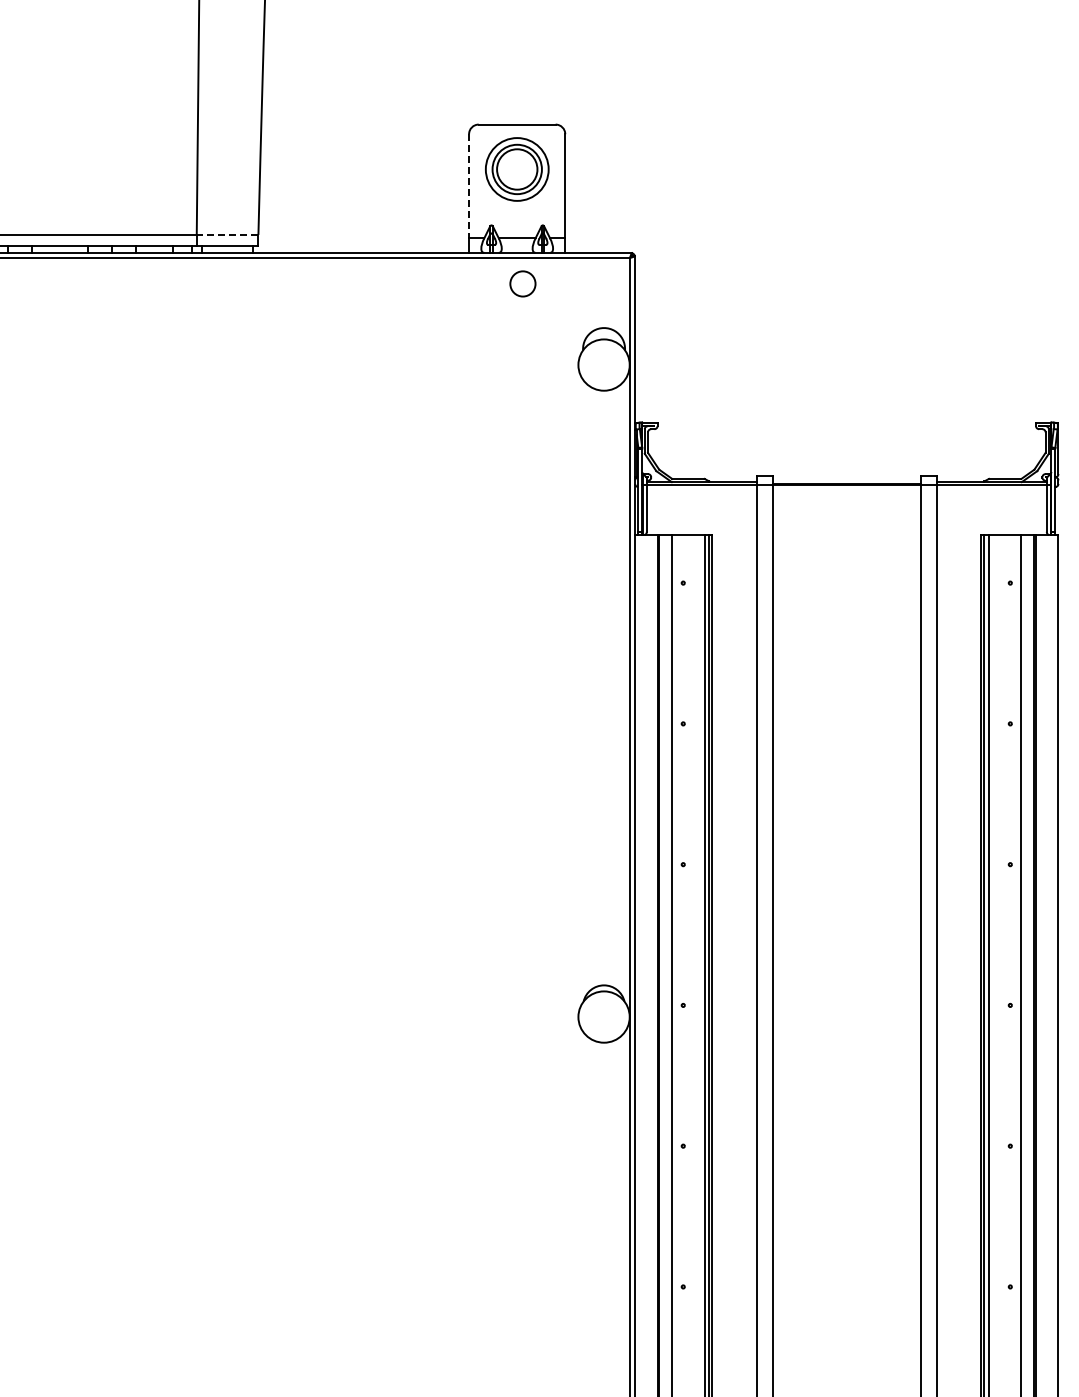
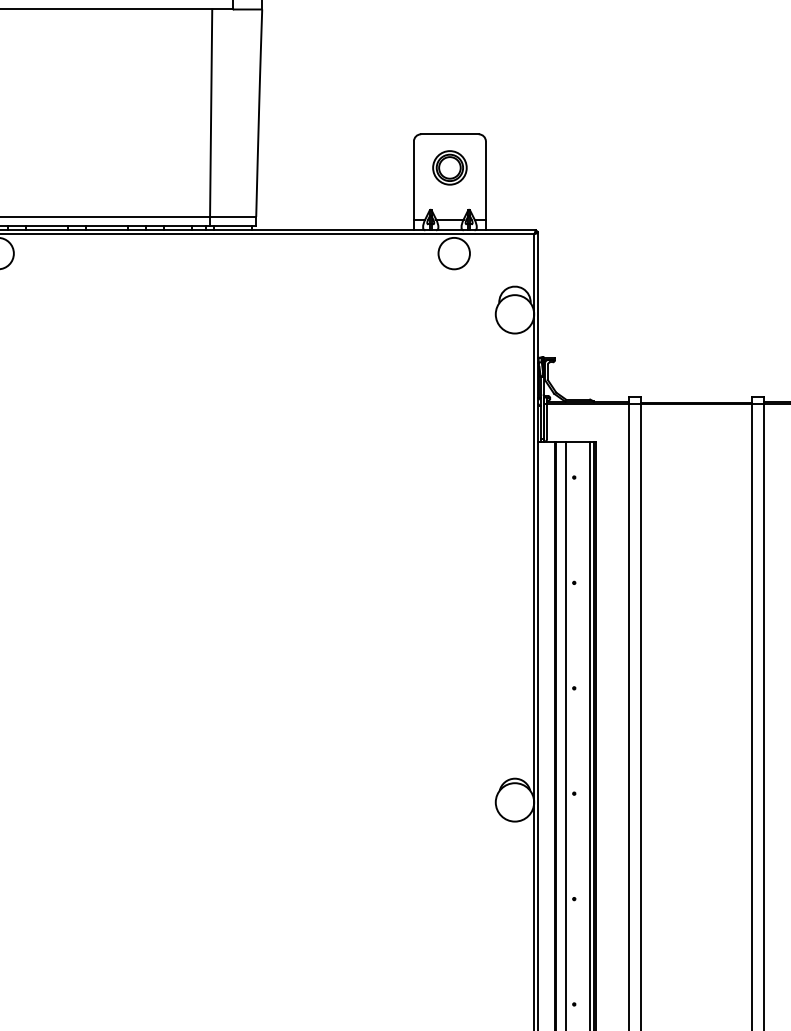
part: (516, 169) -> (449, 167), size x0.71
line: (469, 186) -> (414, 180), dashed -> solid
line: (227, 234) -> (233, 216), dashed -> solid
circle: (522, 283) -> (453, 253), size x1.67

